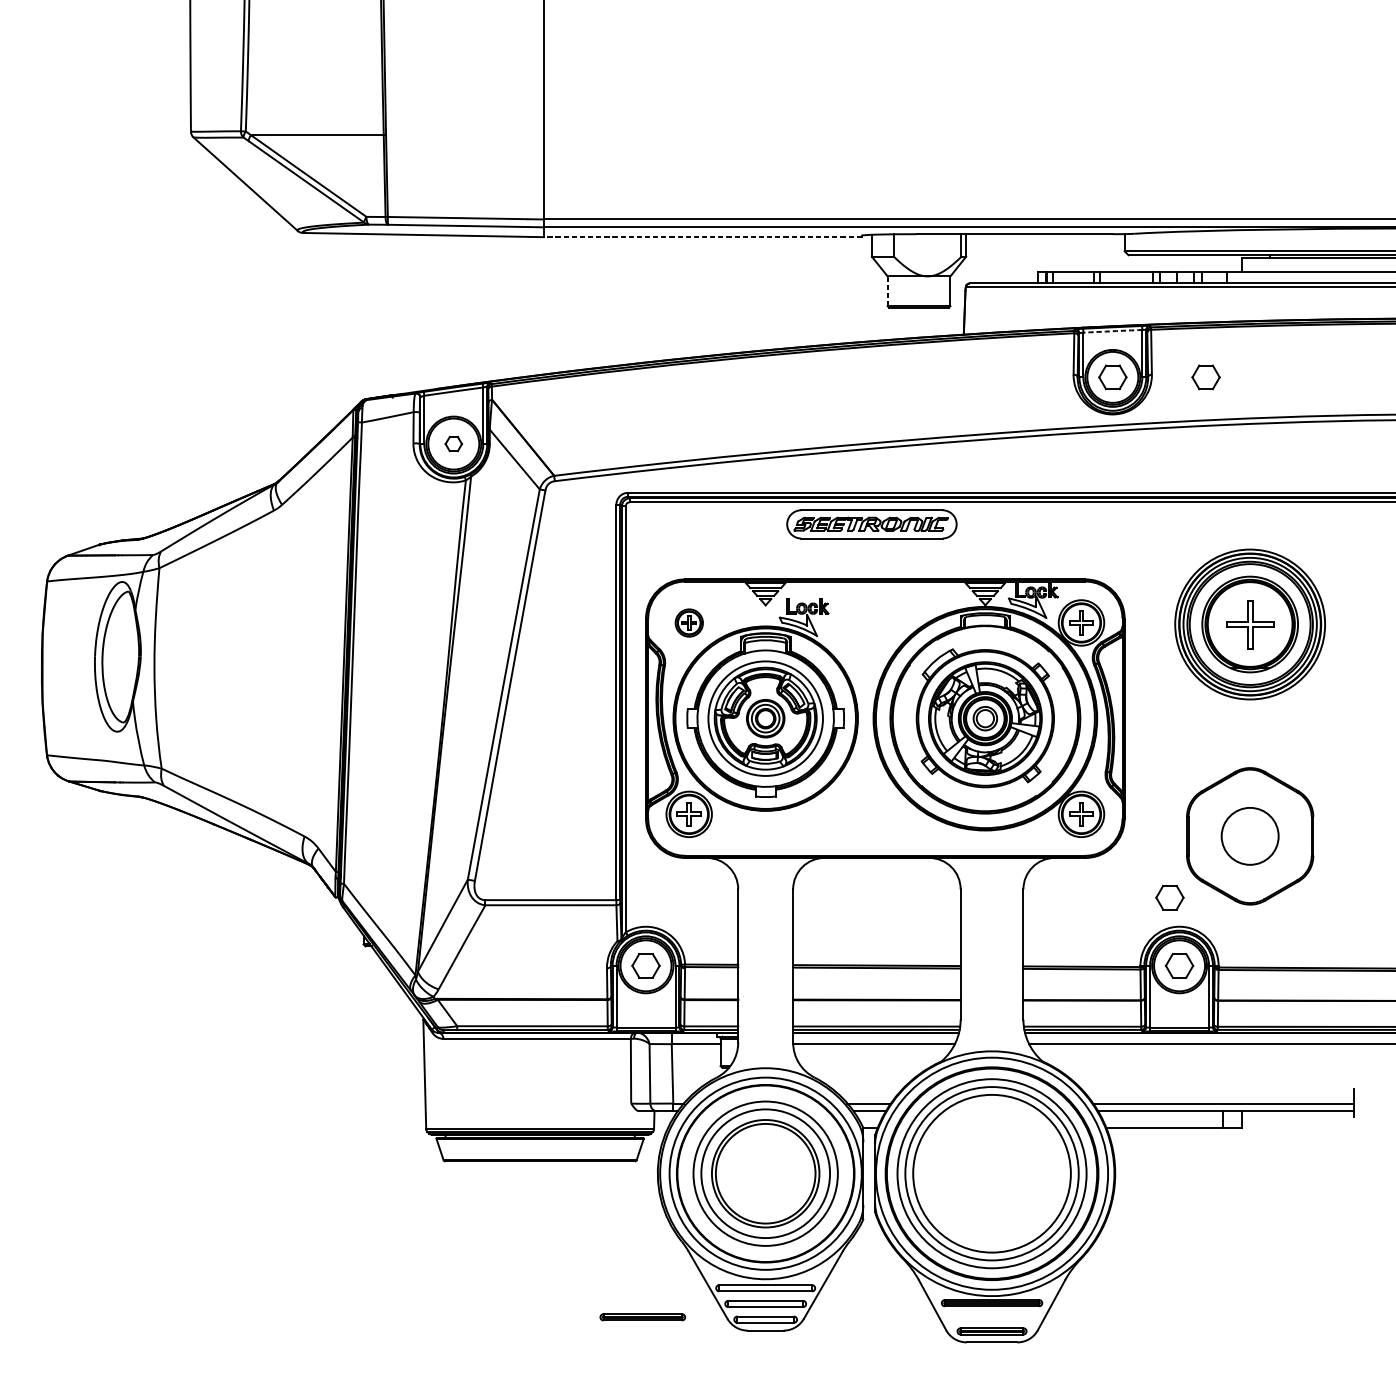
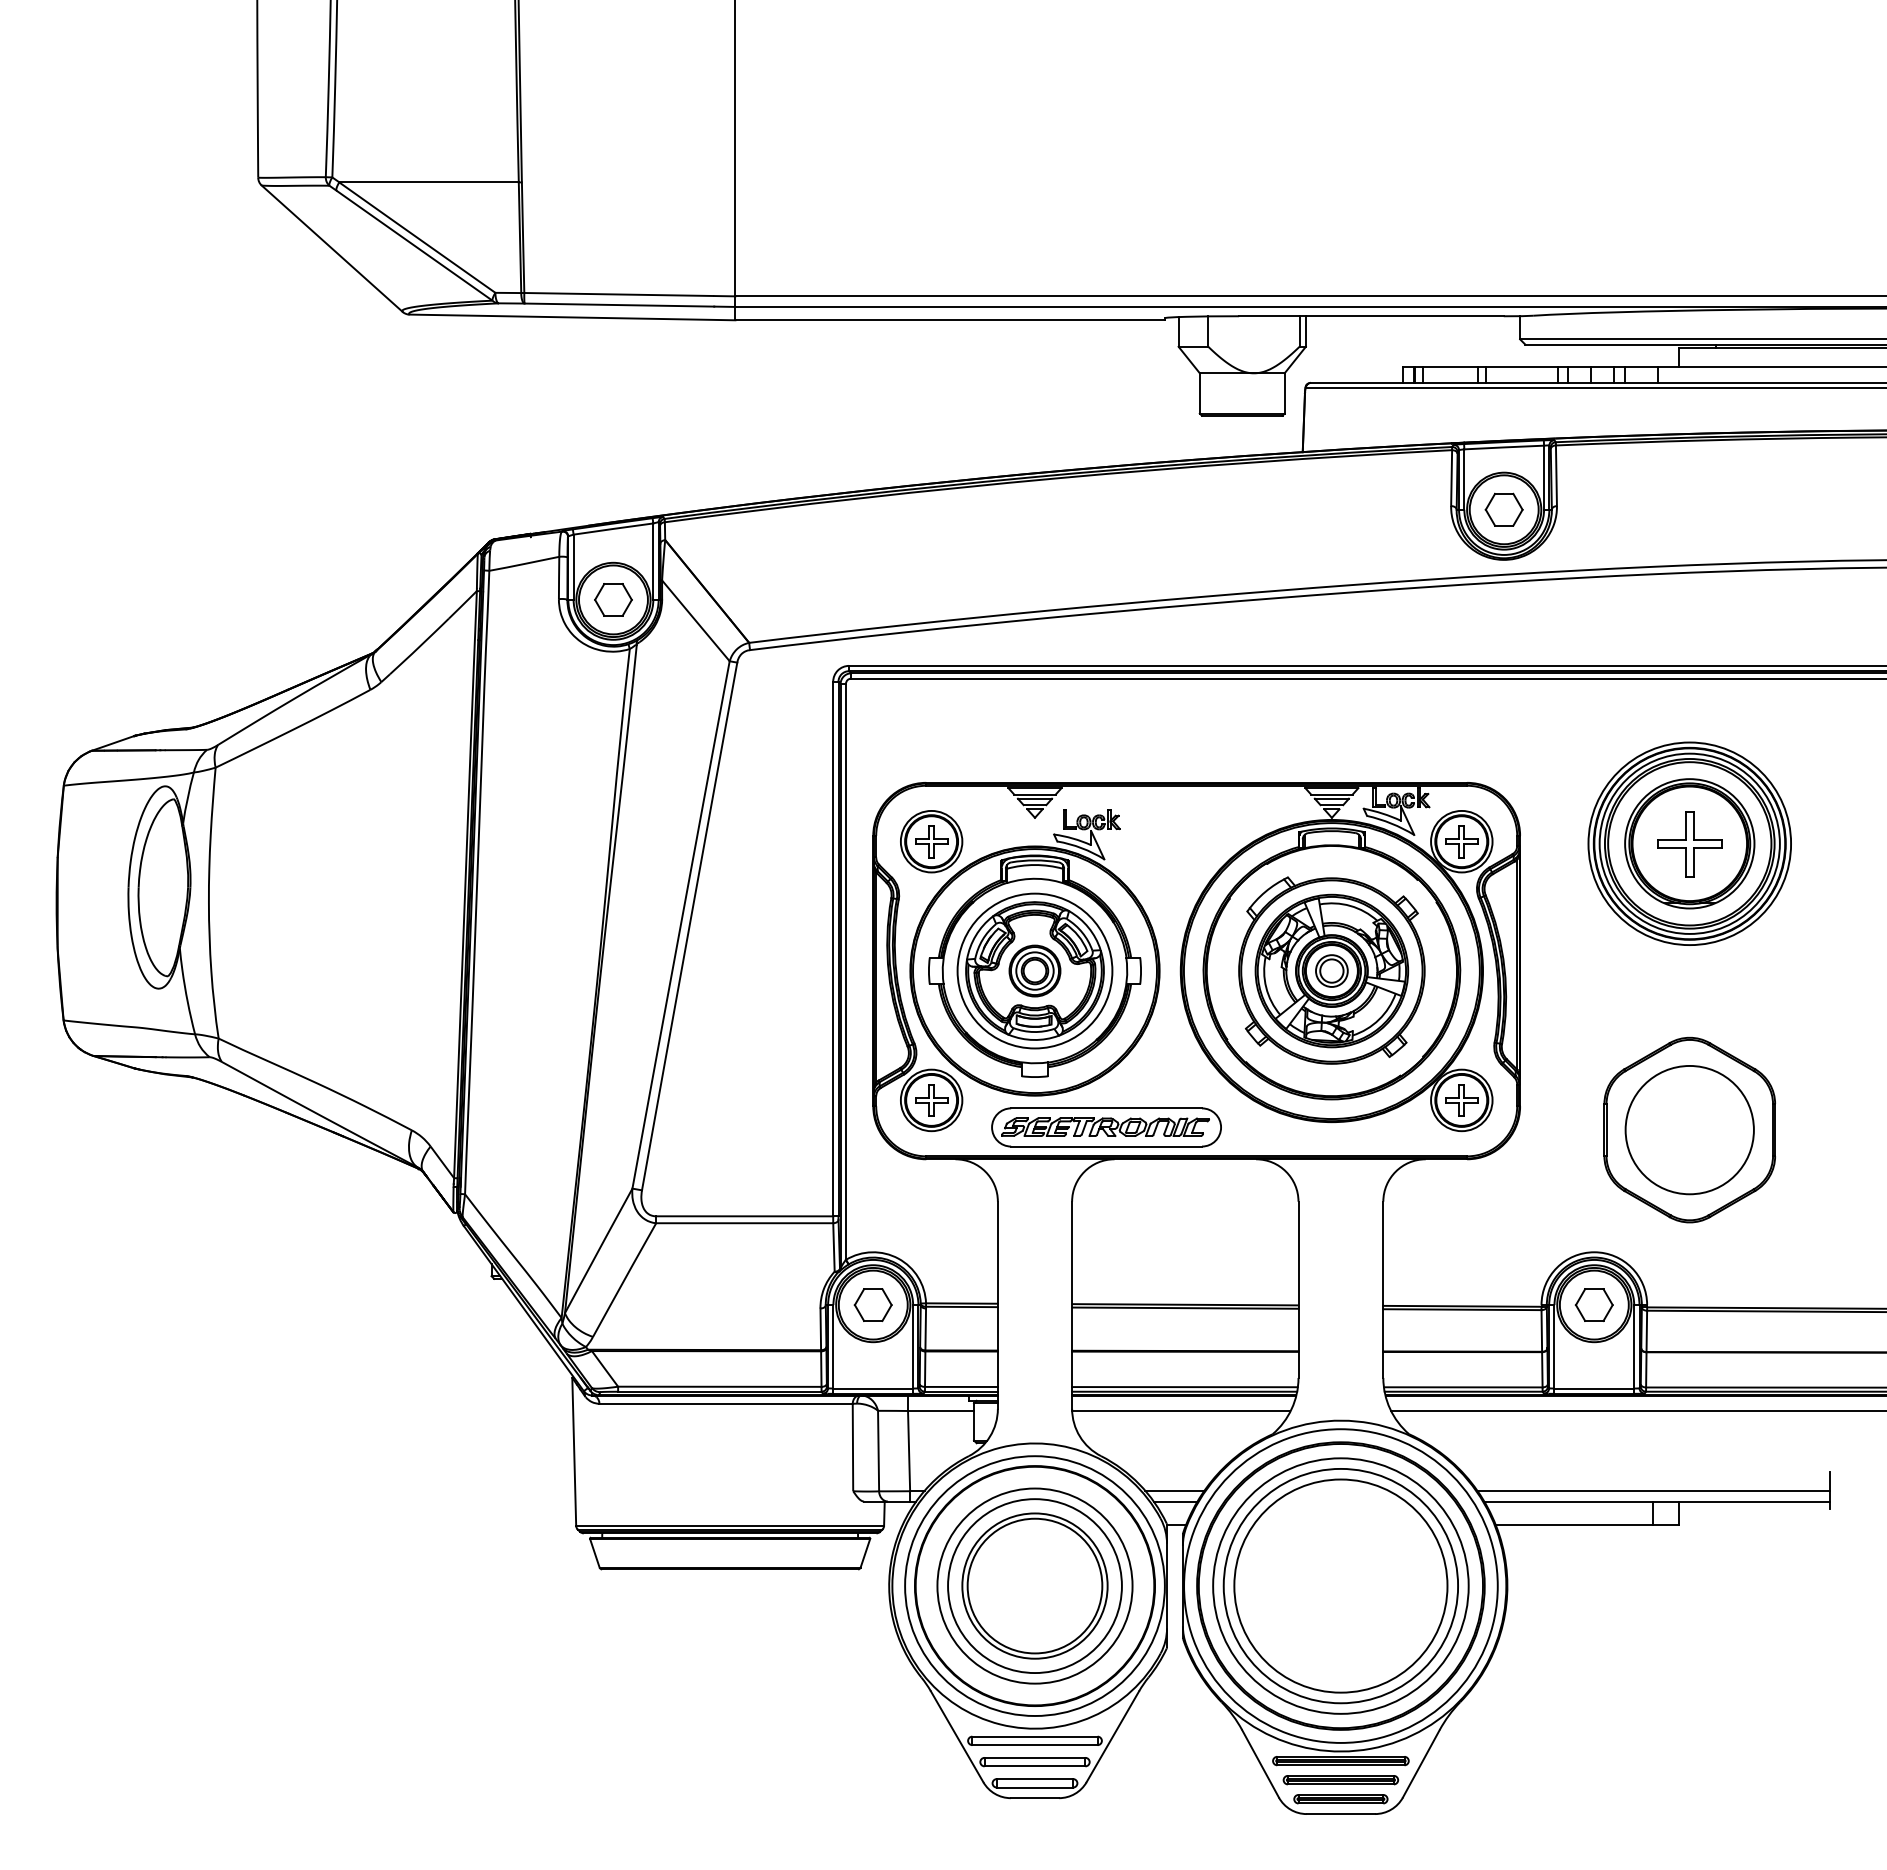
line: (703, 237) -> (950, 320), dashed -> solid
line: (887, 291) -> (1199, 393), dashed -> solid
arc: (1113, 331) -> (1504, 447), dashed -> solid
part: (1205, 377) -> (1629, 509), removed
part: (453, 443) -> (613, 599), size x1.67
part: (871, 524) -> (1106, 1127), moved
part: (689, 622) -> (931, 841), size x1.67
circle: (1249, 835) -> (1689, 1129), size x1.67
part: (1169, 897) -> (1580, 1212), removed
part: (642, 1317) -> (1340, 1780), moved

